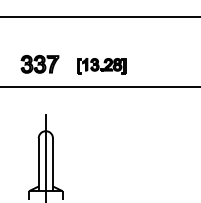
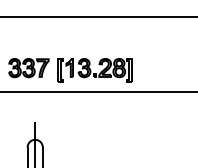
part: (101, 65) -> (94, 69), size x1.43

